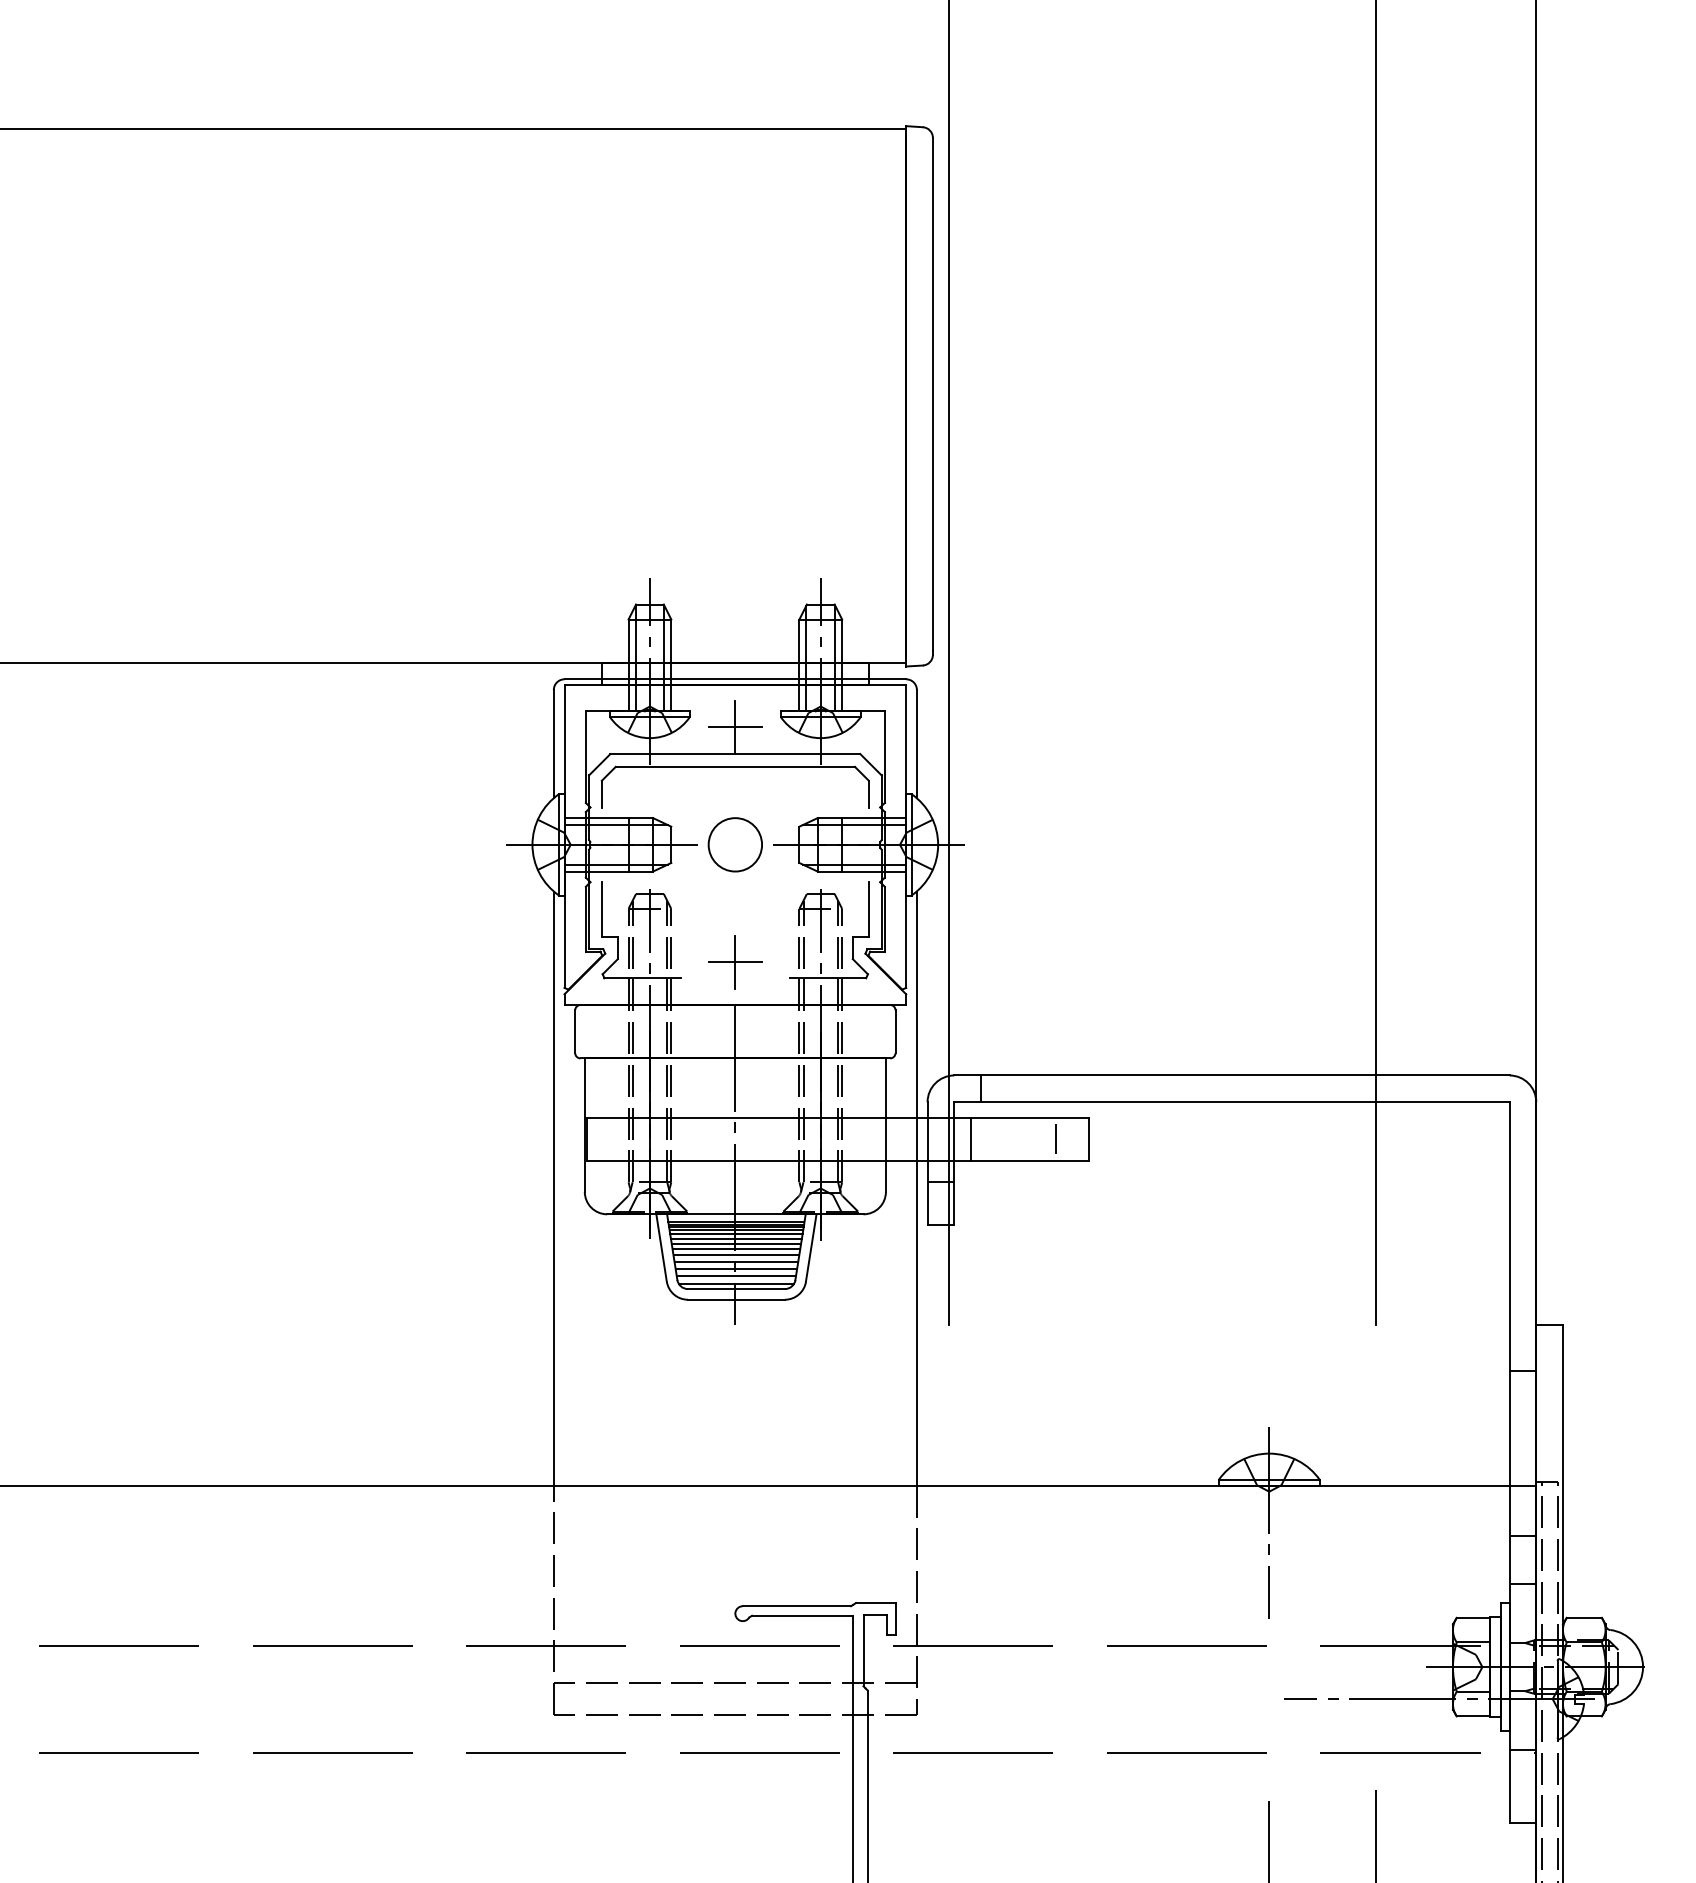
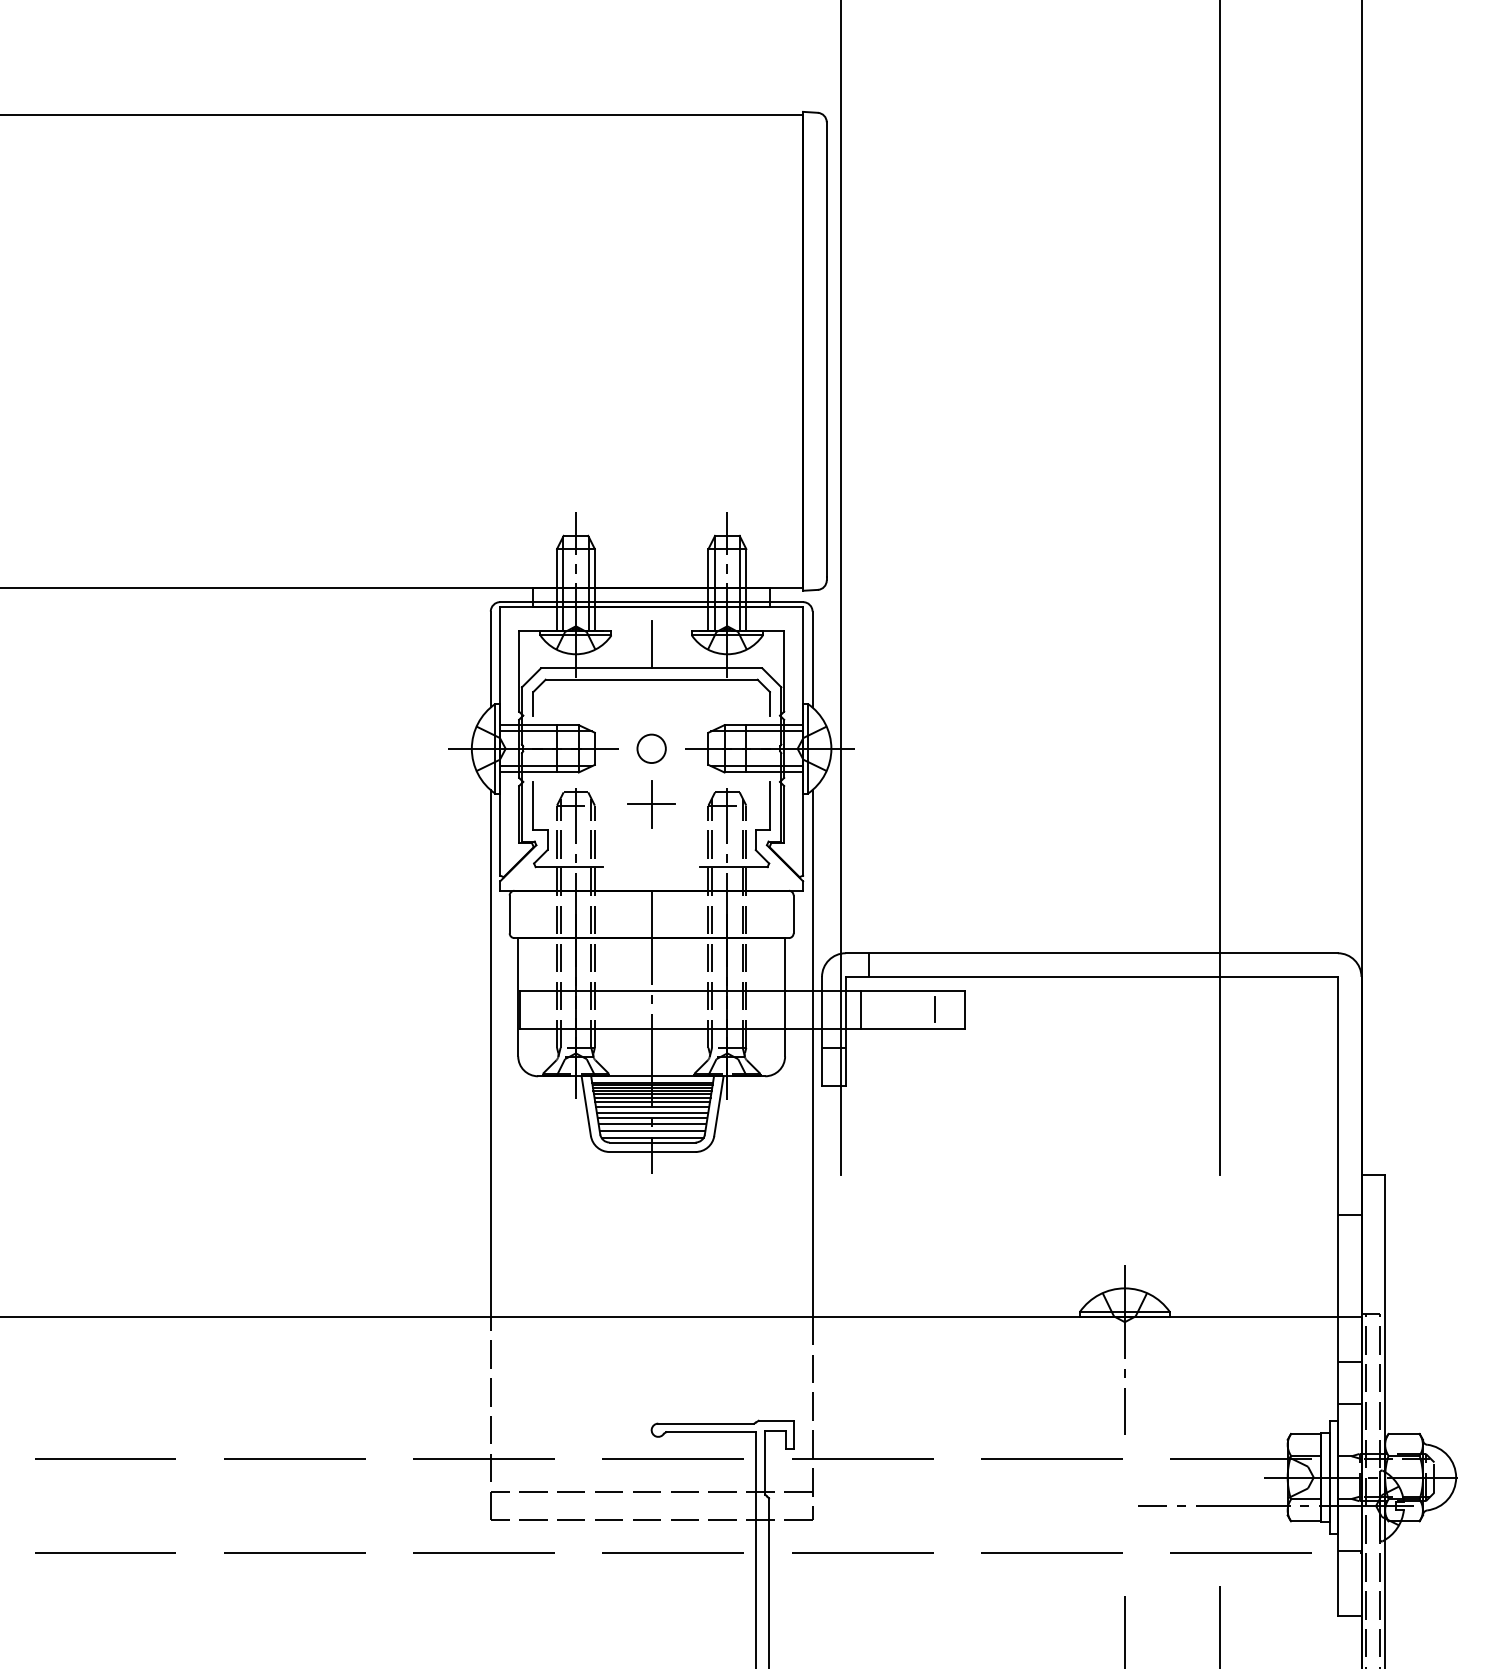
line: (735, 727) -> (651, 644), removed
circle: (735, 844) -> (651, 748), size x0.6
part: (735, 962) -> (651, 804), moved

